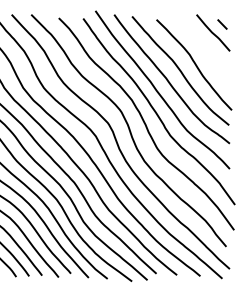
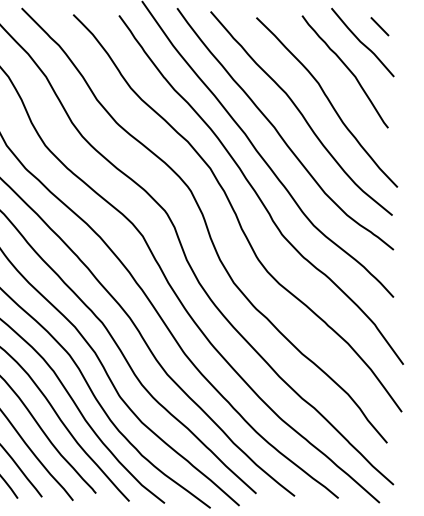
curve: (204, 47) -> (346, 69), added

